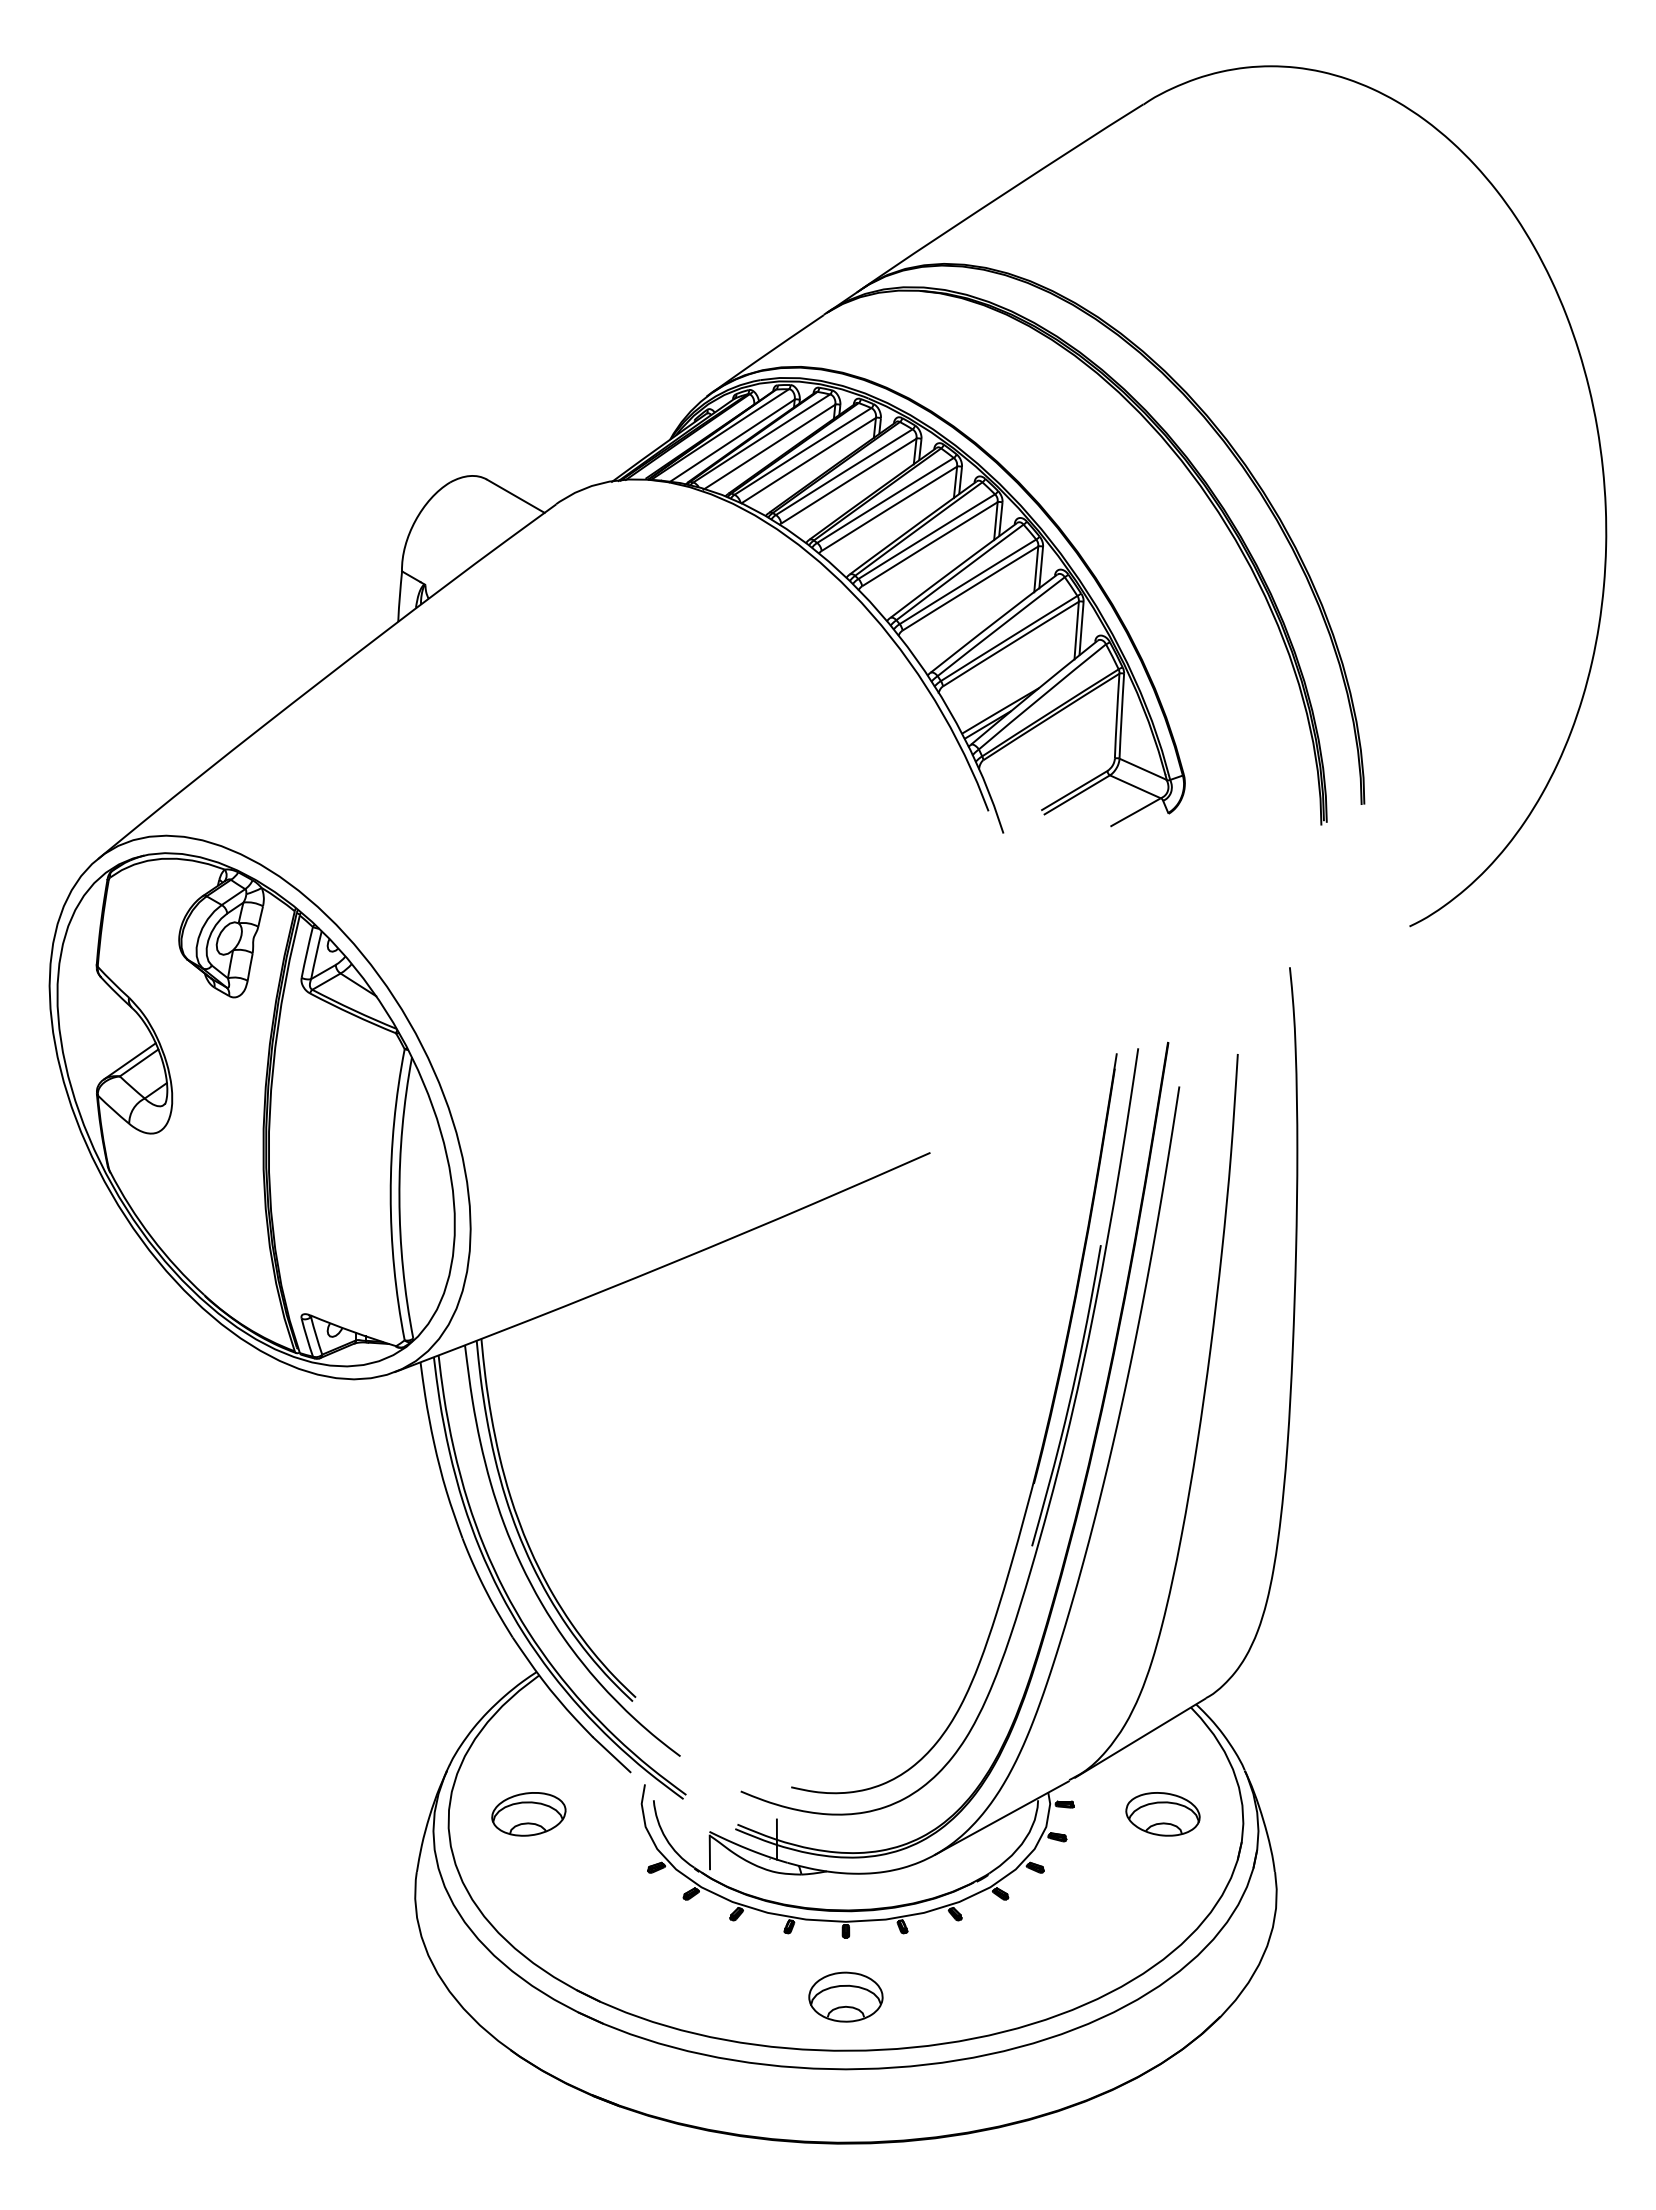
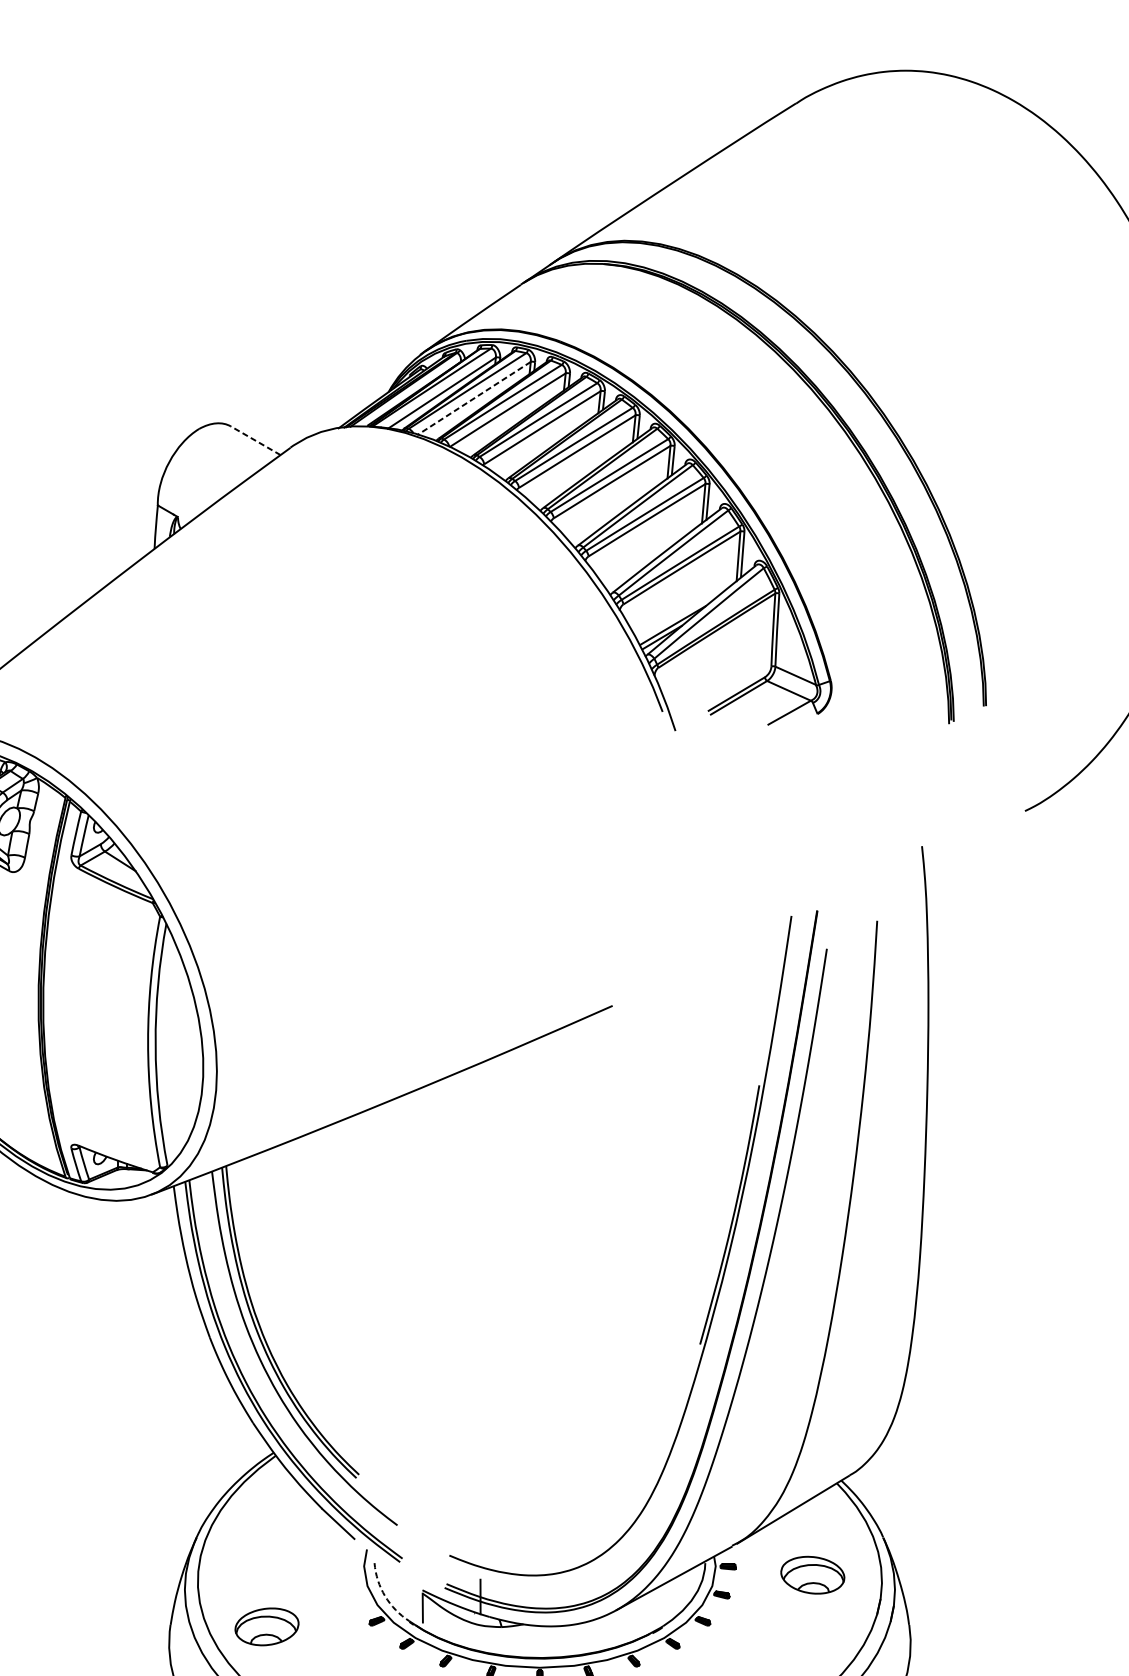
line: (769, 447) -> (474, 398), solid -> dashed
line: (515, 495) -> (255, 440), solid -> dashed
part: (1041, 1445) -> (708, 1257), removed
part: (528, 1814) -> (266, 1627), moved
arc: (666, 1838) -> (385, 1596), solid -> dashed

